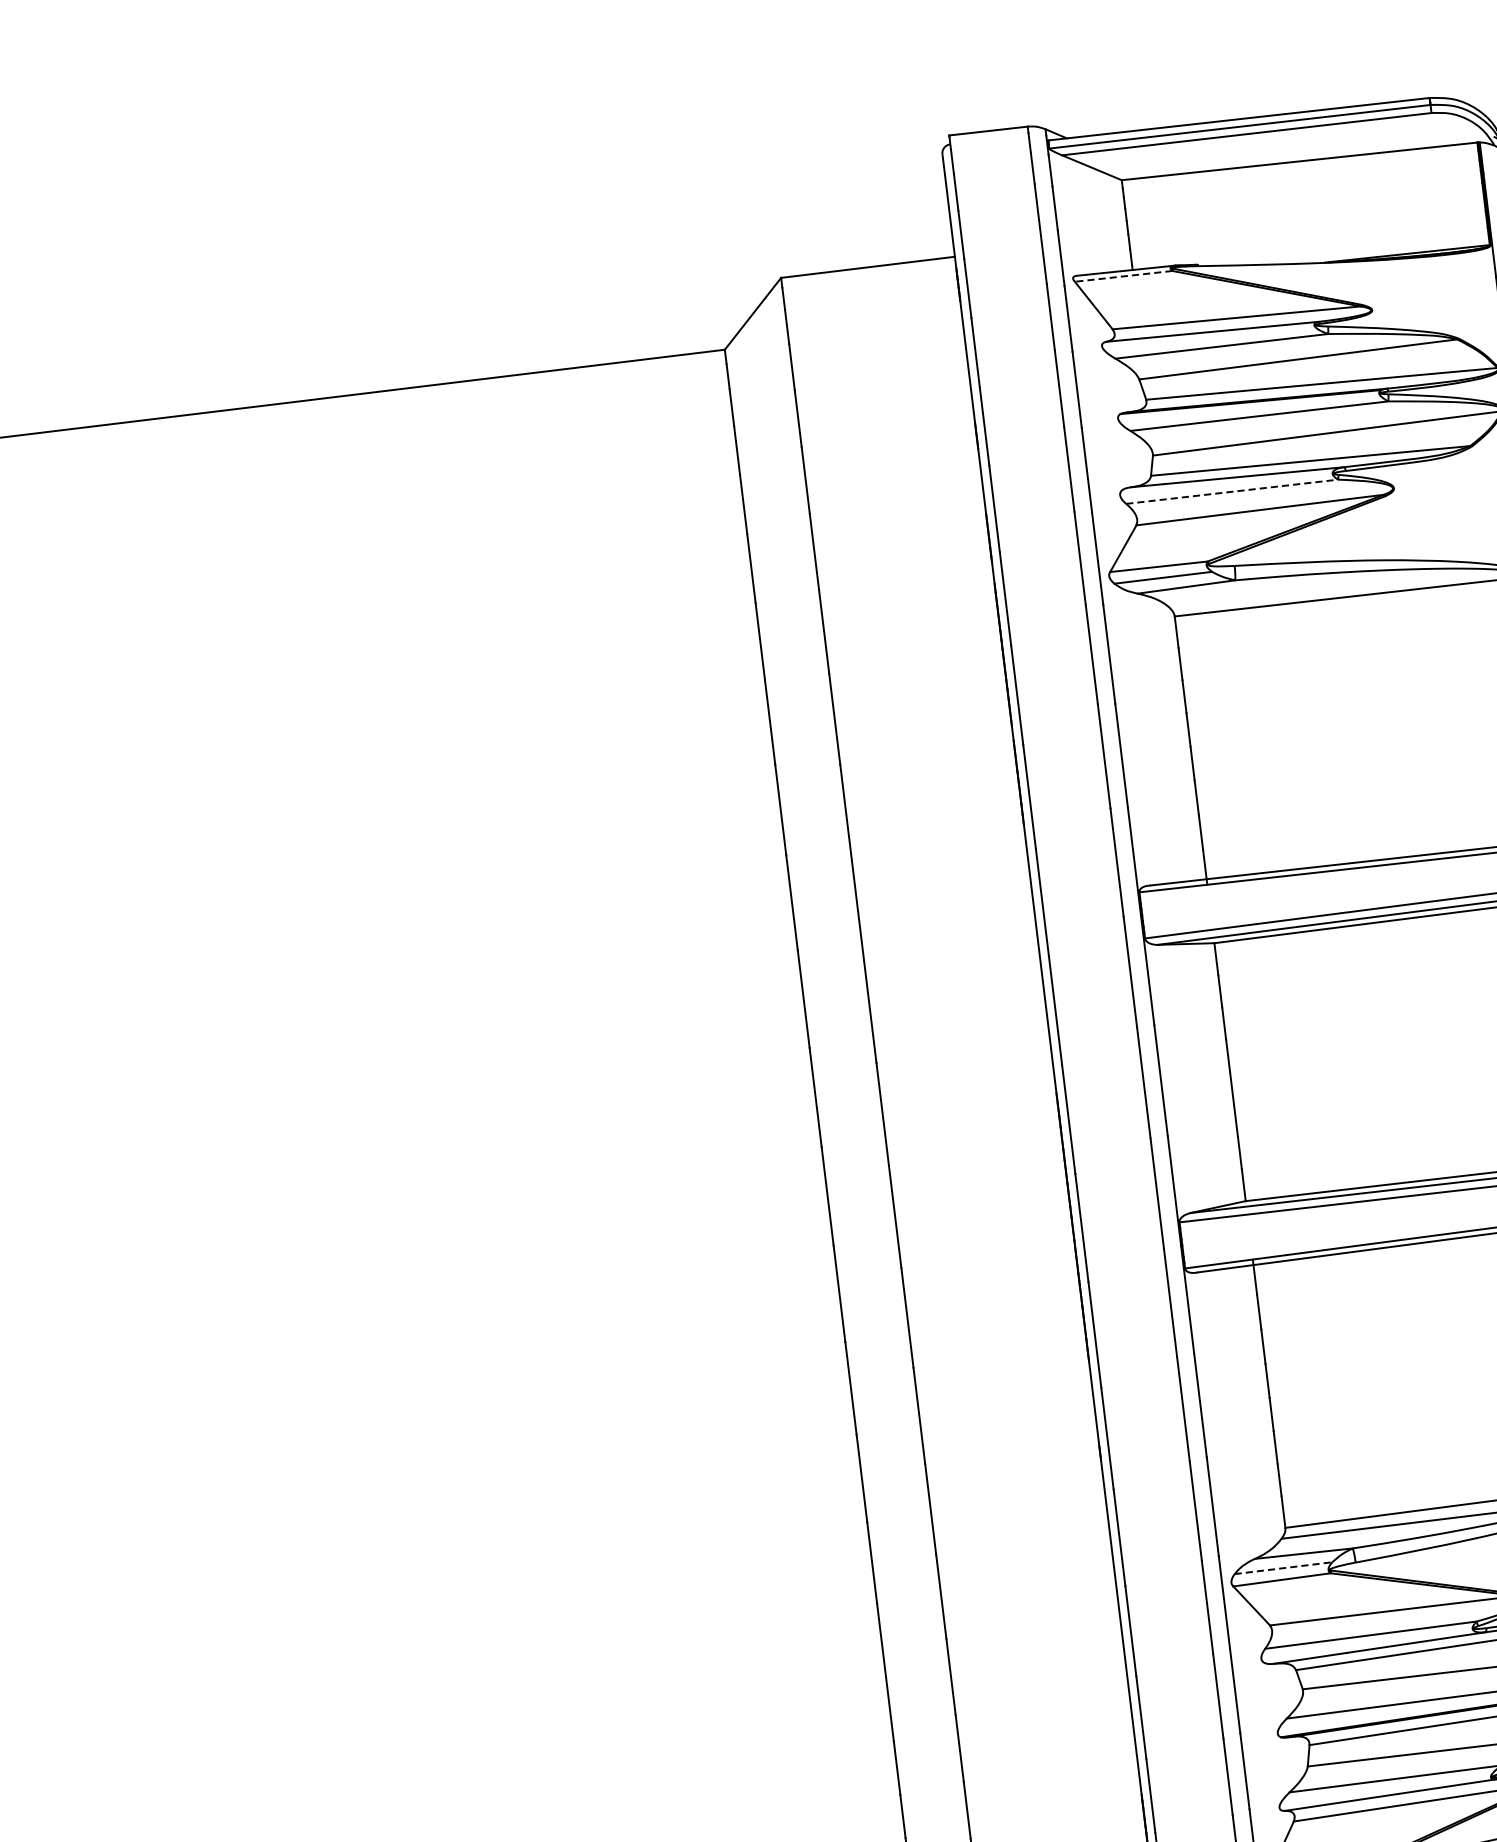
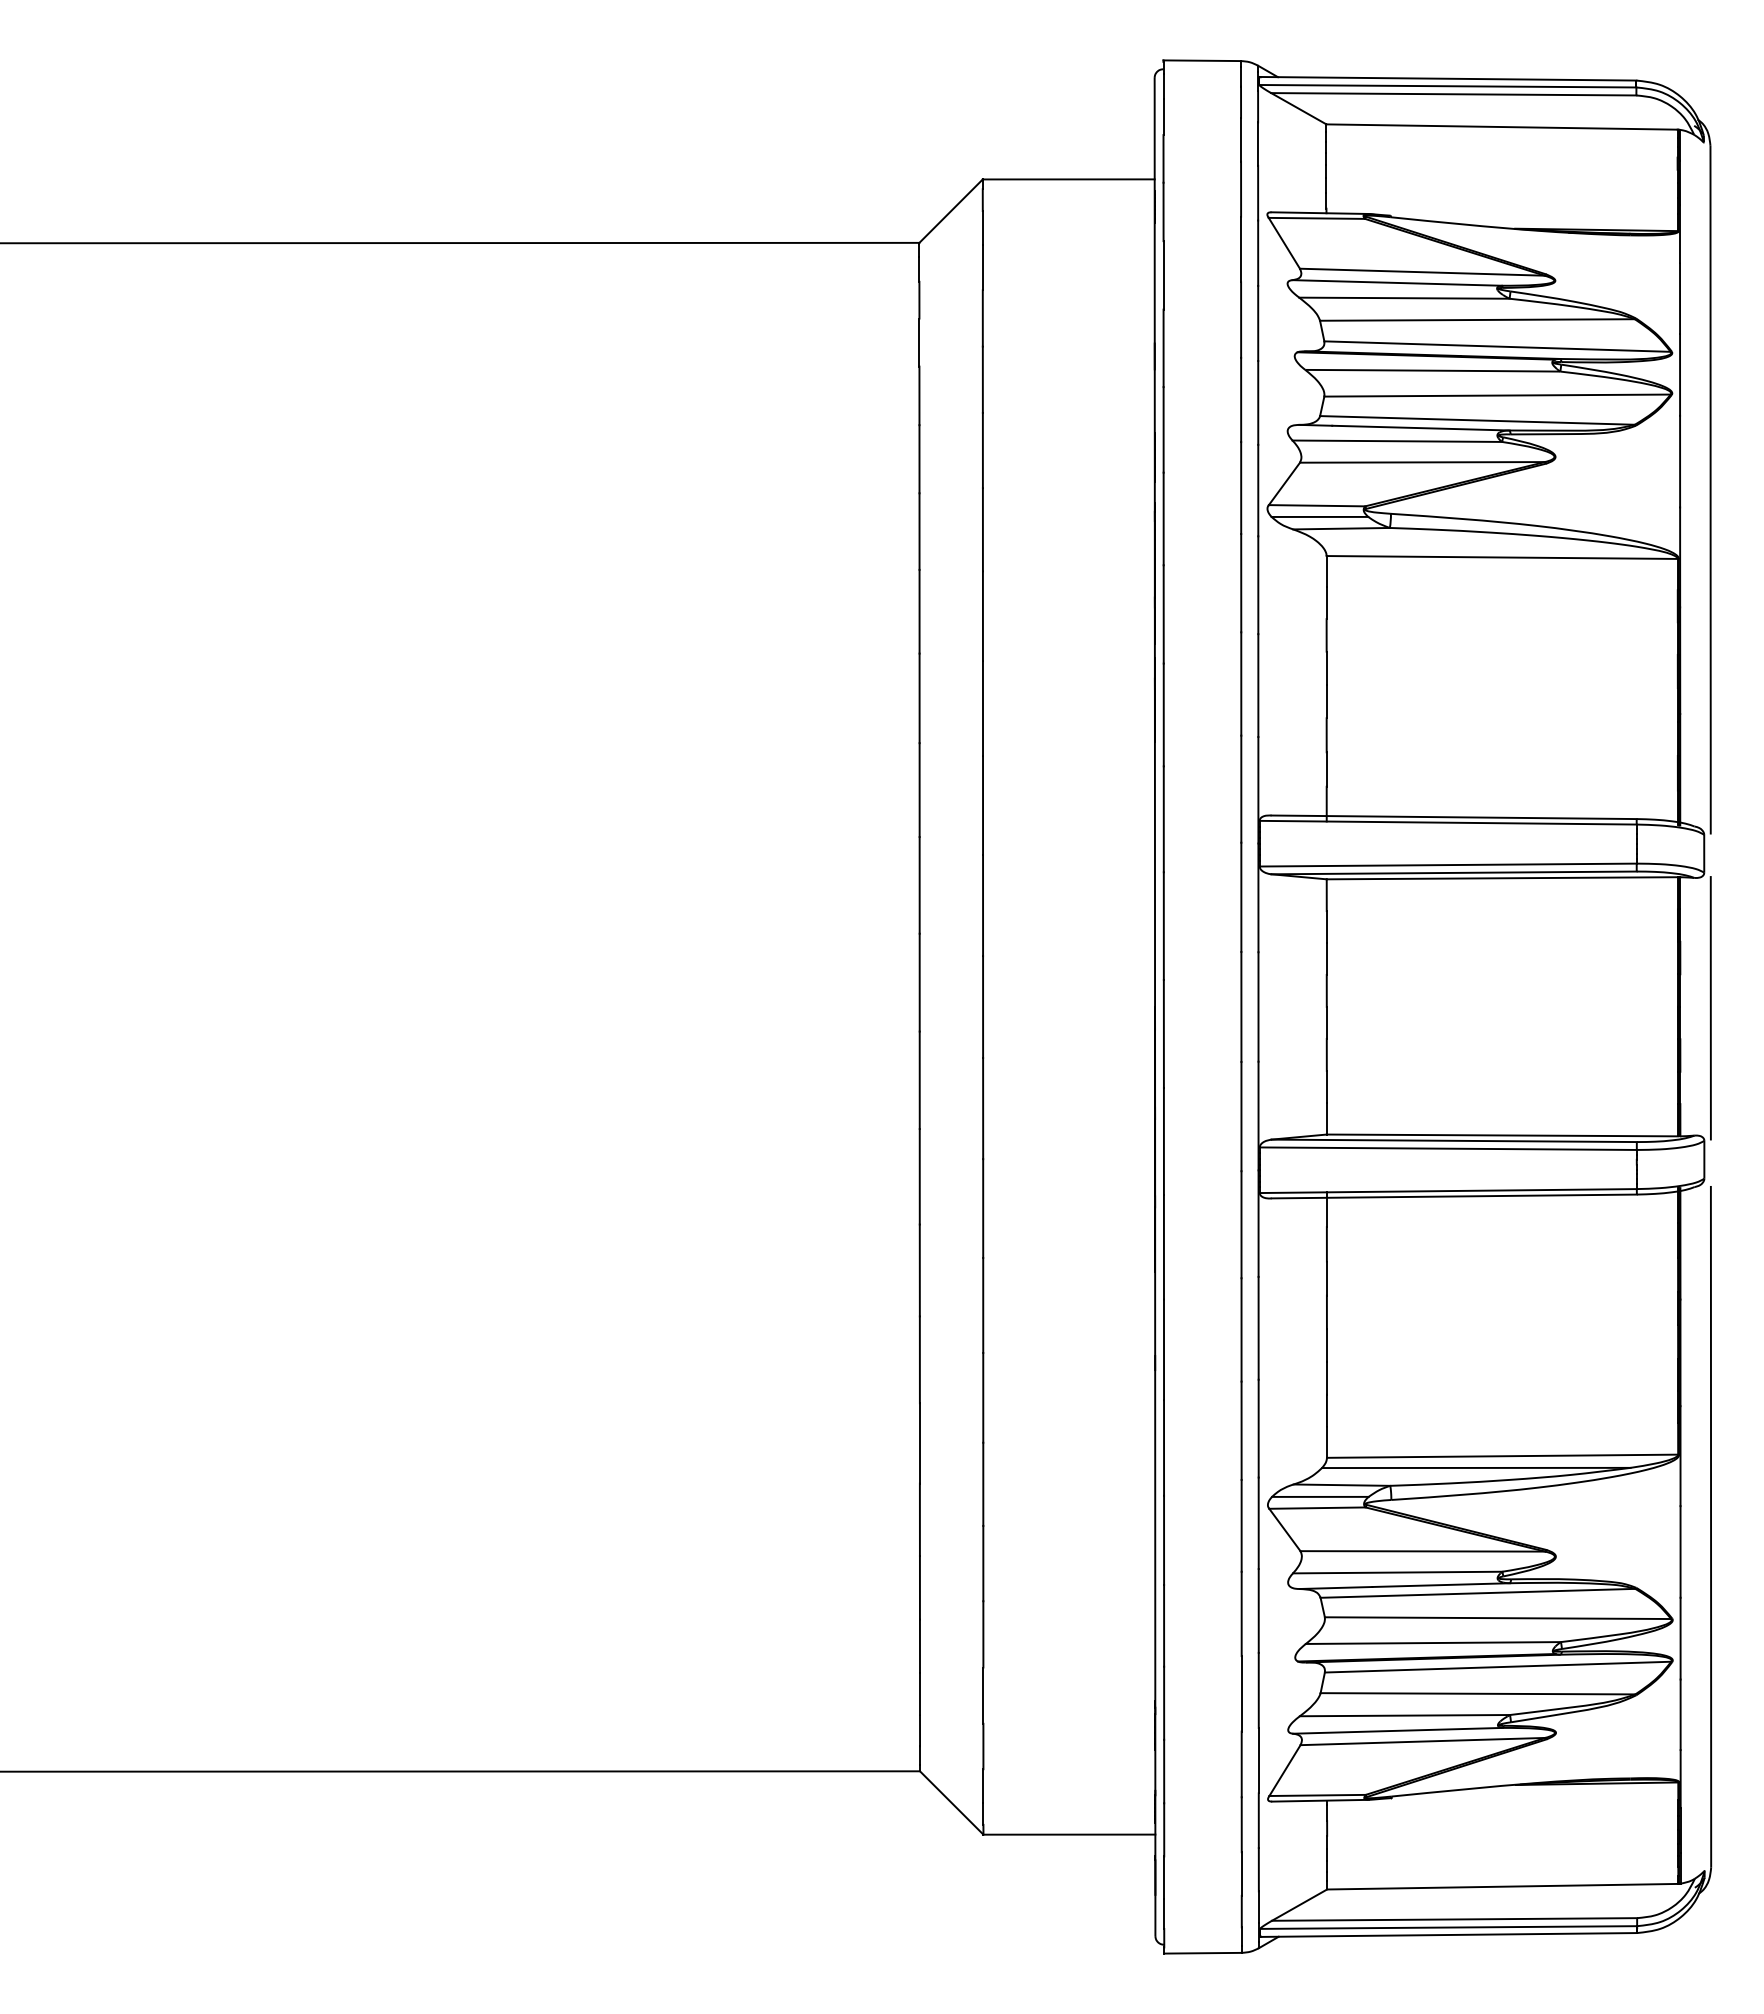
line: (1123, 276) -> (1316, 218), dashed -> solid
line: (1232, 492) -> (1397, 441), dashed -> solid
line: (1283, 1567) -> (1320, 1496), dashed -> solid

